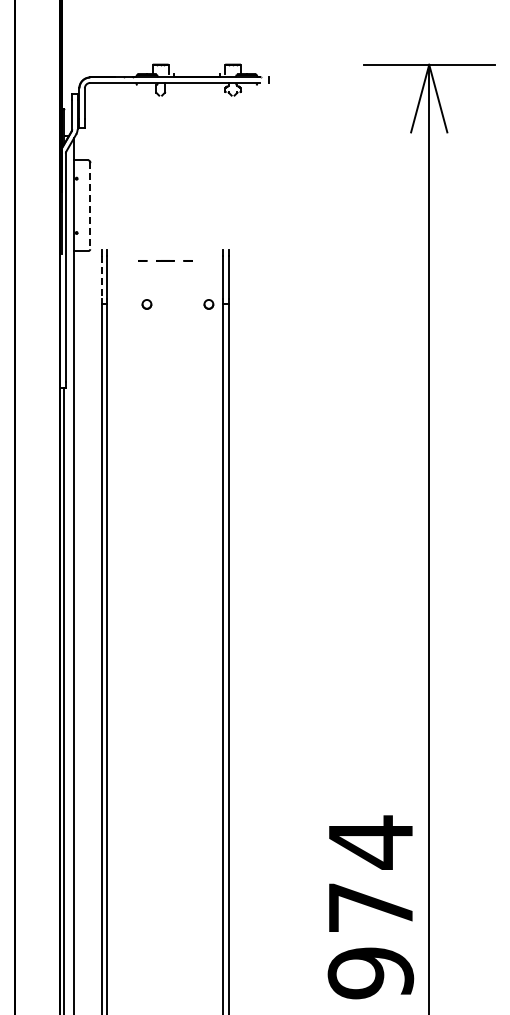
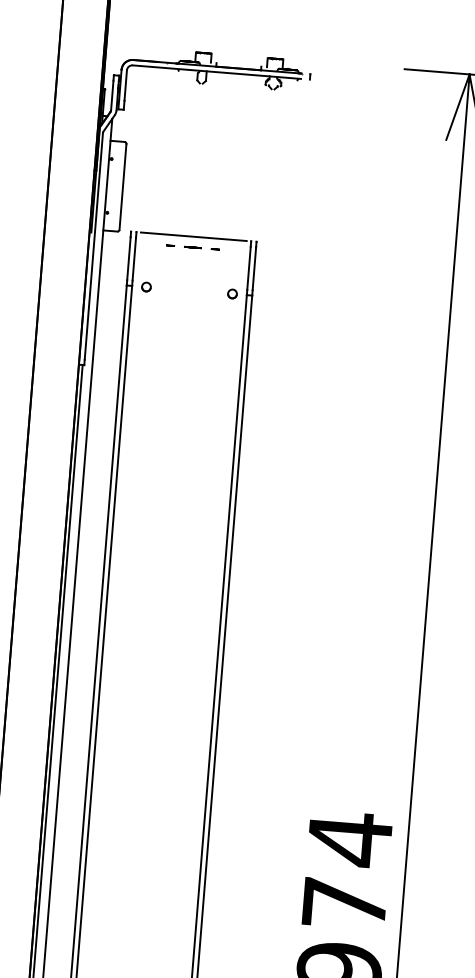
line: (90, 206) -> (123, 187), dashed -> solid
line: (165, 250) -> (193, 237), added
line: (102, 277) -> (129, 258), dashed -> solid
part: (146, 304) -> (146, 287), moved

